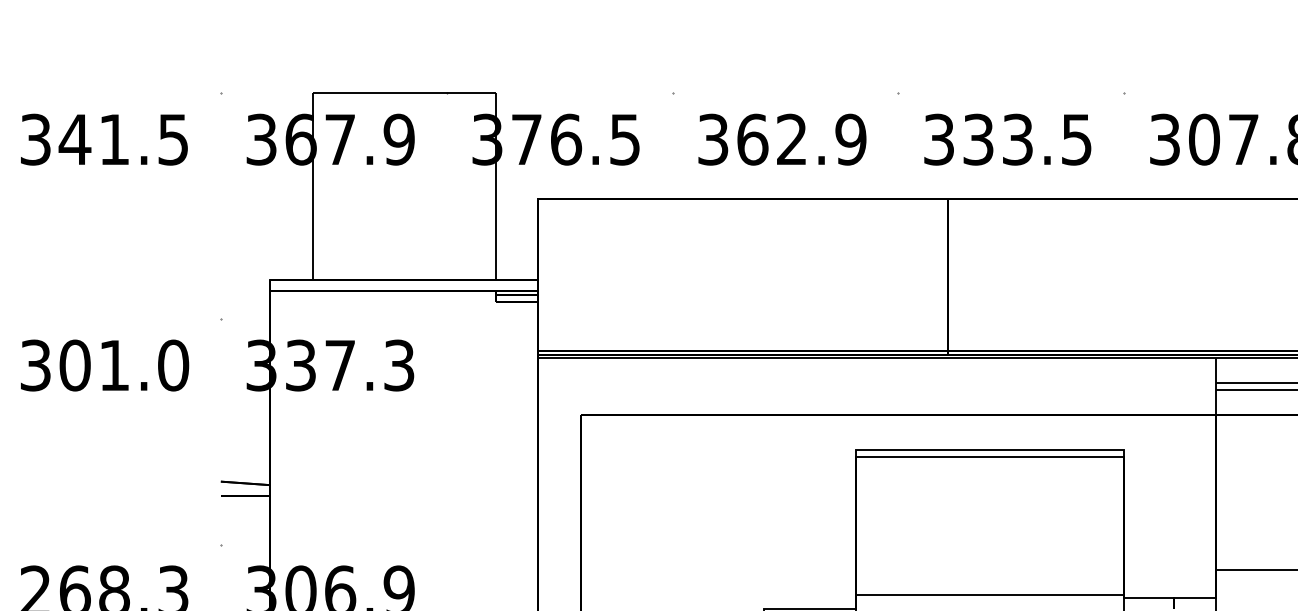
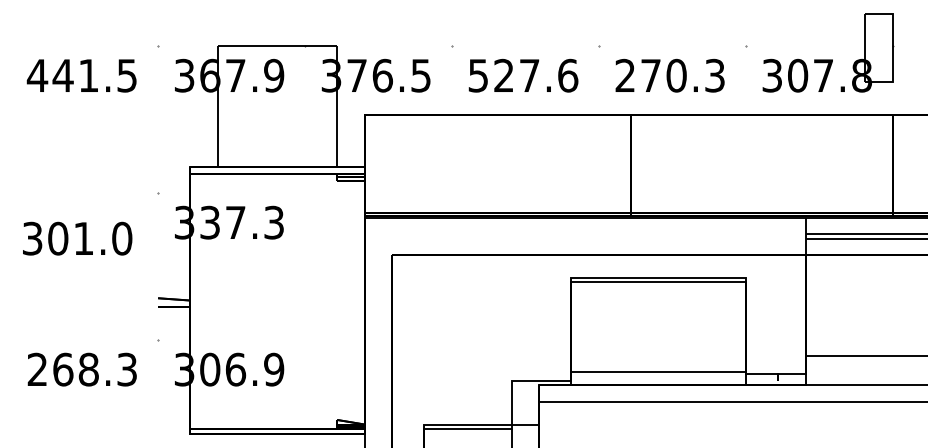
text: (35, 139) -> (37, 75), 341.5 -> 441.5
text: (782, 139) -> (523, 75), 362.9 -> 527.6
text: (1006, 139) -> (669, 75), 333.5 -> 270.3
text: (104, 365) -> (77, 238), moved

